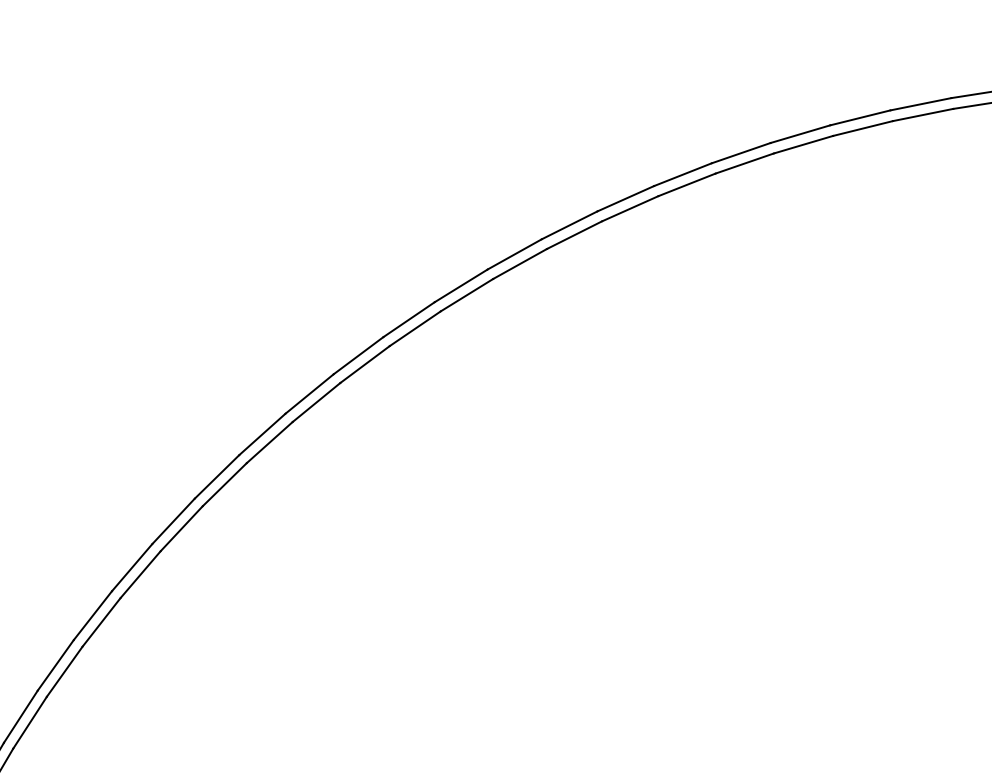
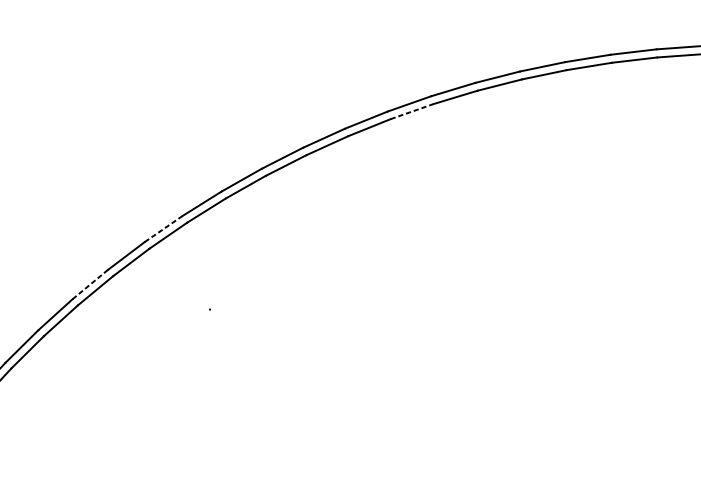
line: (520, 264) -> (412, 111), solid -> dashed
line: (216, 477) -> (163, 229), solid -> dashed
line: (131, 567) -> (89, 284), solid -> dashed

